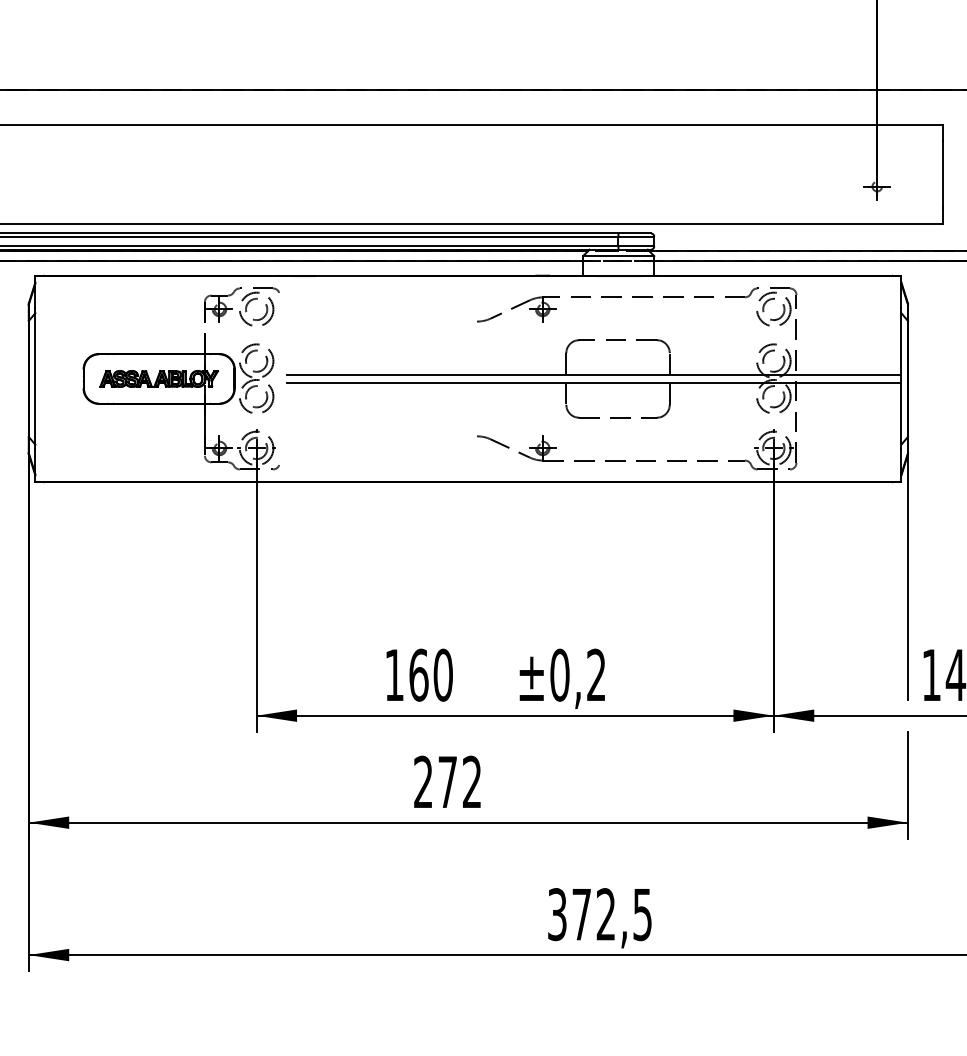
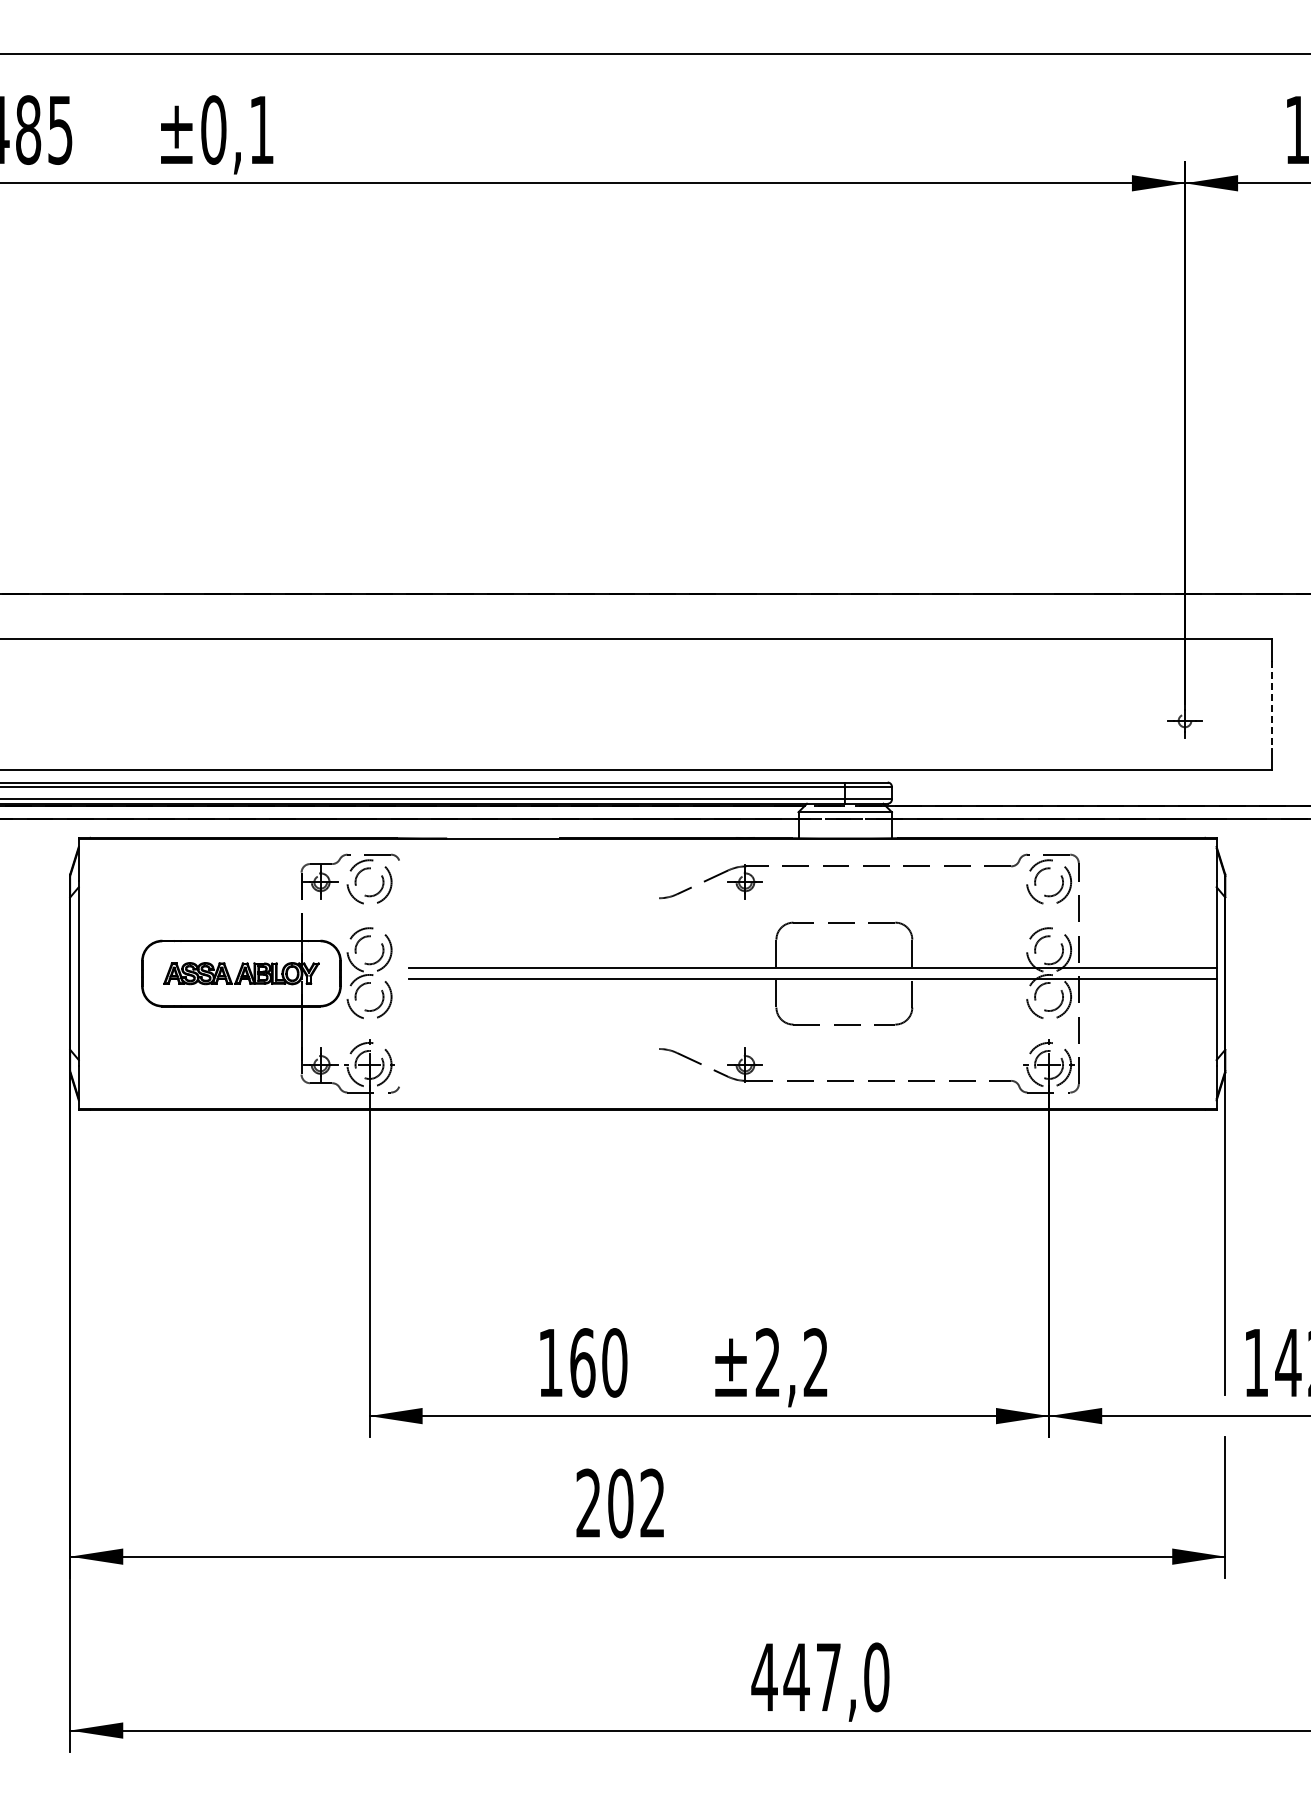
line: (943, 174) -> (1271, 705), solid -> dashed
text: (559, 674) -> (767, 1362), ±0,2 -> ±2,2
text: (447, 782) -> (620, 1503), 272 -> 202
text: (599, 914) -> (820, 1677), 372,5 -> 447,0

